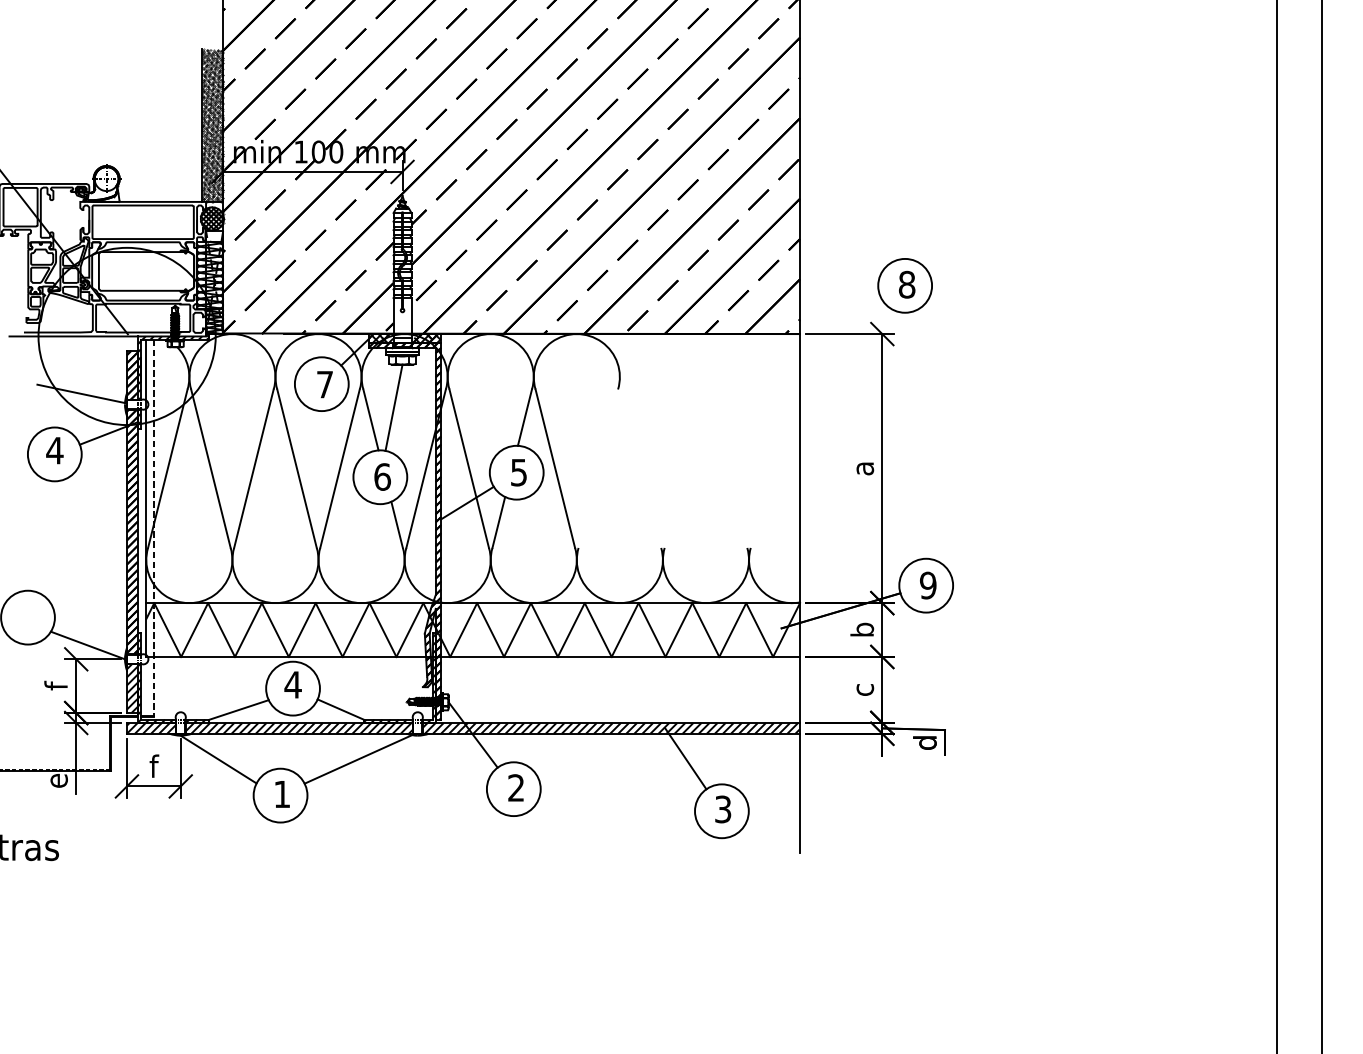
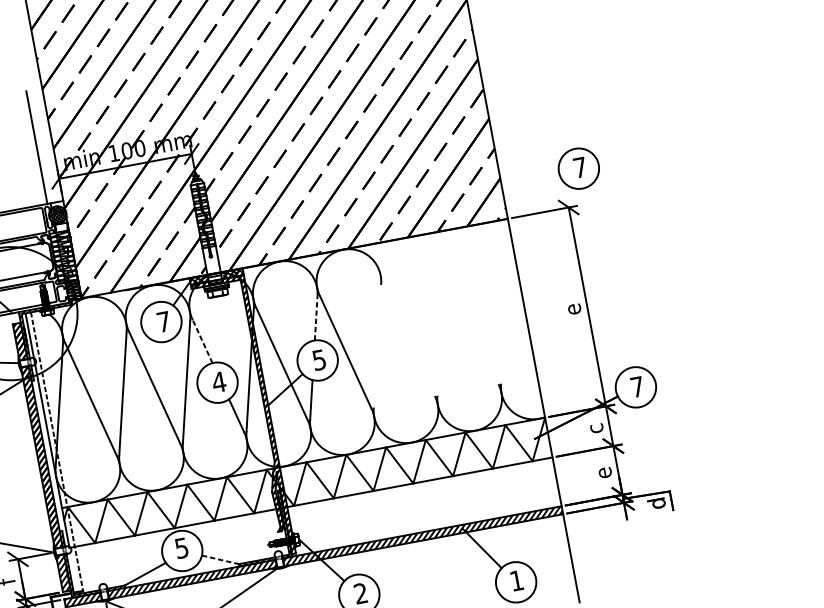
hatch: (212, 125) -> (44, 145), removed
text: (907, 284) -> (580, 167), 8 -> 7
line: (393, 407) -> (217, 329), removed
line: (525, 417) -> (316, 318), solid -> dashed
line: (370, 419) -> (202, 341), solid -> dashed
text: (865, 468) -> (574, 309), a -> e
text: (382, 476) -> (219, 381), 6 -> 4
text: (928, 585) -> (637, 386), 9 -> 7
text: (861, 629) -> (594, 428), b -> c
text: (292, 684) -> (181, 548), 4 -> 5
text: (864, 689) -> (604, 472), c -> e
line: (341, 709) -> (220, 559), solid -> dashed
text: (723, 809) -> (517, 580), 3 -> 1

